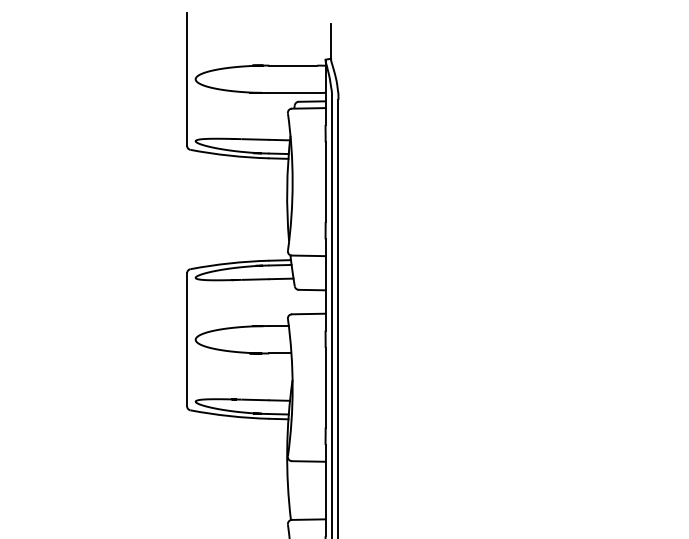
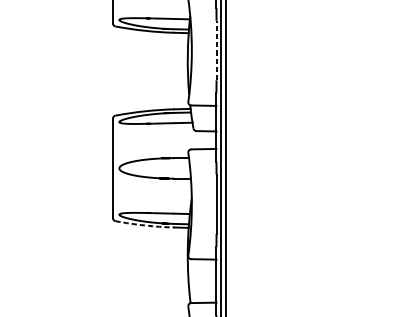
line: (325, 182) -> (216, 50), solid -> dashed
arc: (229, 416) -> (144, 225), solid -> dashed

